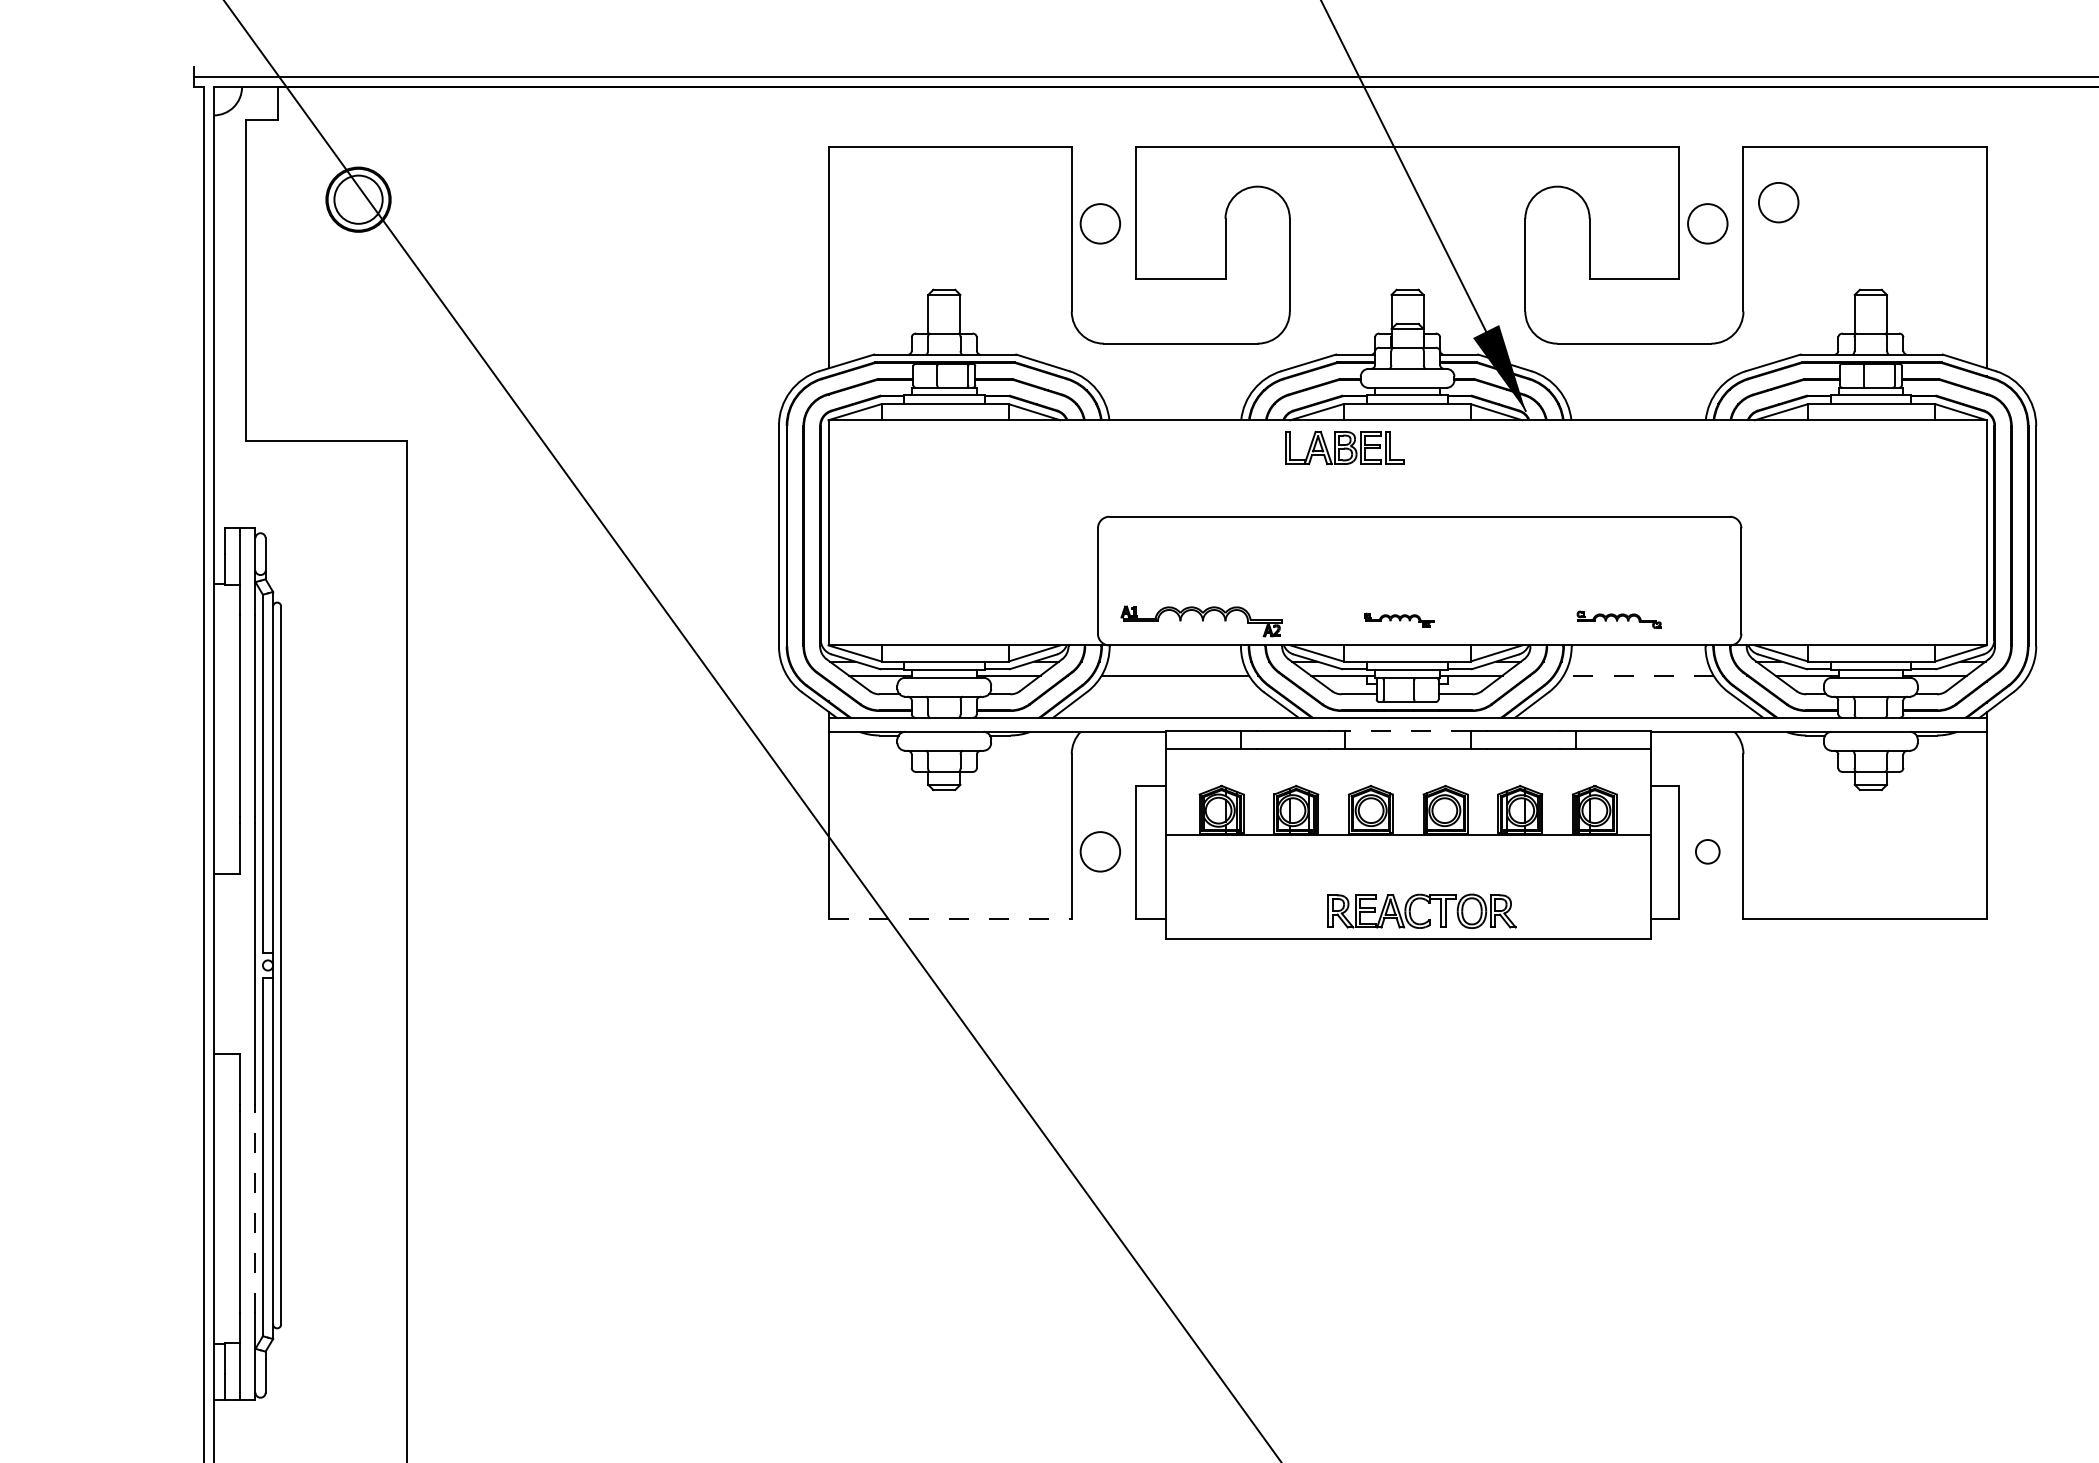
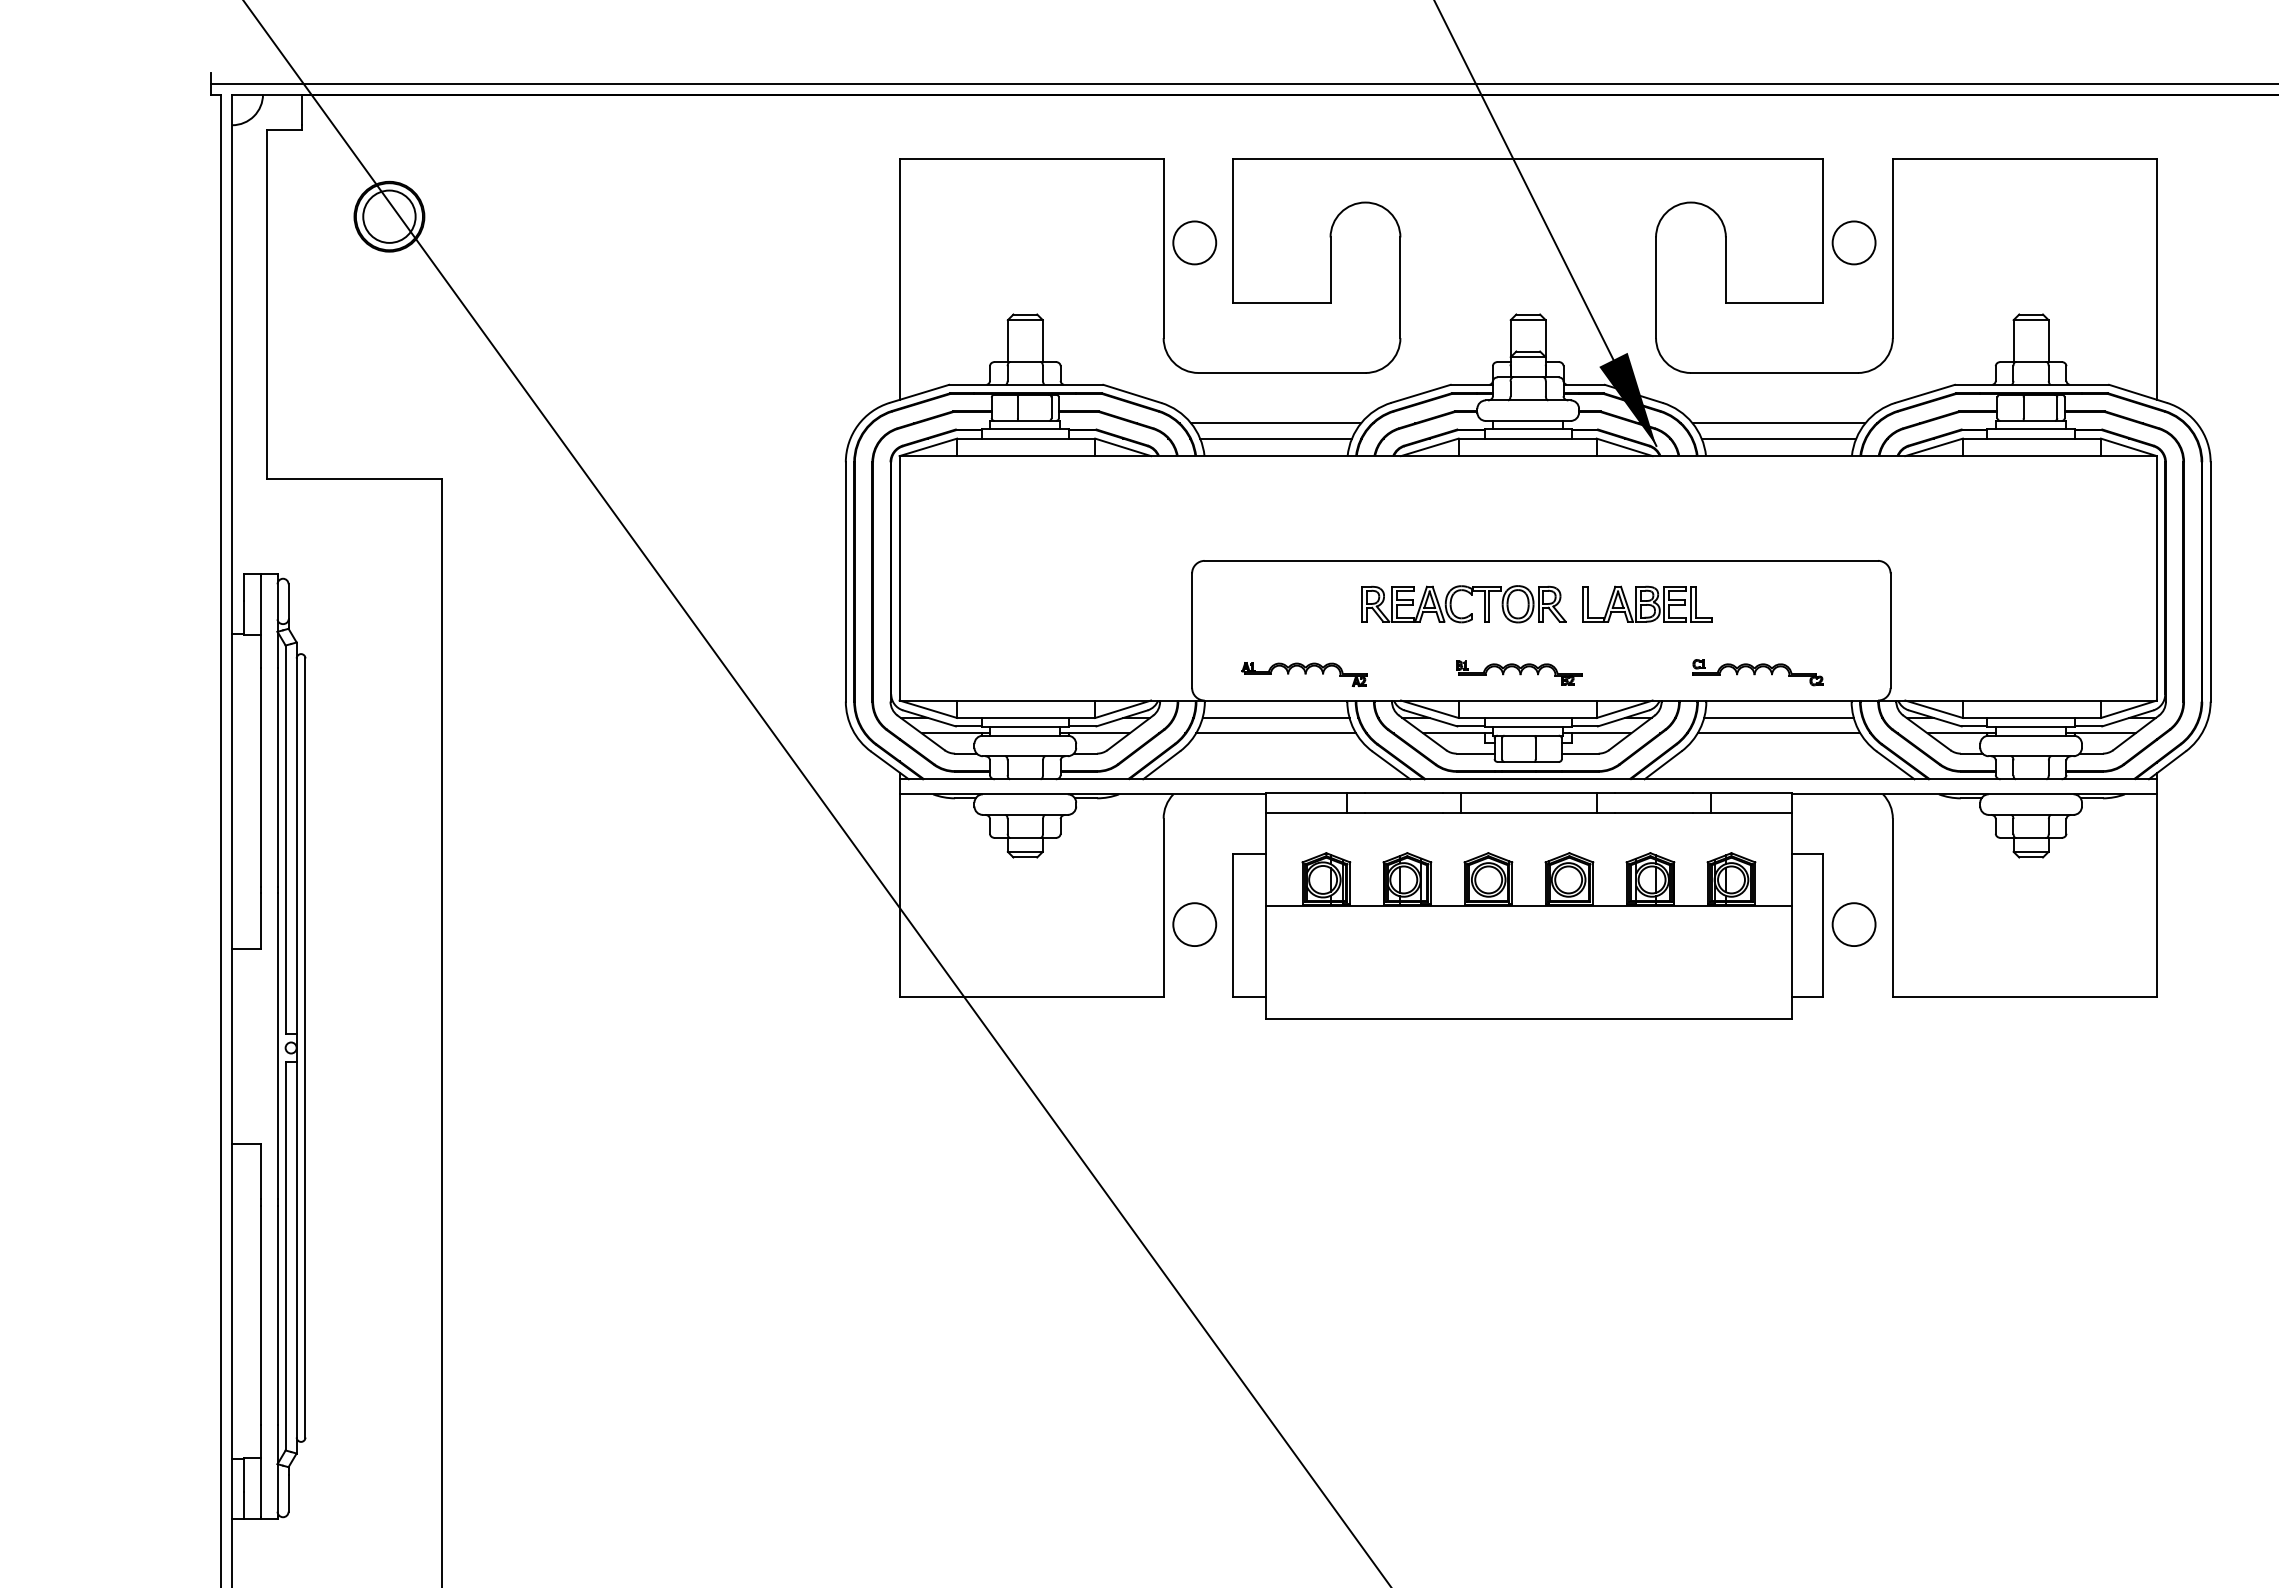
circle: (1778, 202) -> (1930, 219), removed
line: (1175, 390) -> (1276, 423), added
line: (1638, 390) -> (1778, 423), added
line: (1175, 404) -> (1276, 438), added
line: (1638, 404) -> (1778, 438), added
part: (1345, 447) -> (1647, 603), moved
part: (1399, 619) -> (1519, 672), size x1.67
part: (1618, 619) -> (1757, 672), size x1.43
part: (1201, 621) -> (1304, 674), size x0.71
line: (1174, 661) -> (1275, 718), added
line: (1638, 661) -> (1778, 718), added
line: (1638, 675) -> (1778, 733), dashed -> solid
line: (1407, 730) -> (1528, 792), dashed -> solid
circle: (1707, 851) -> (1853, 924), size x1.67
line: (950, 918) -> (1032, 997), dashed -> solid
part: (1428, 919) -> (1470, 613), moved
line: (255, 1211) -> (277, 1315), dashed -> solid

